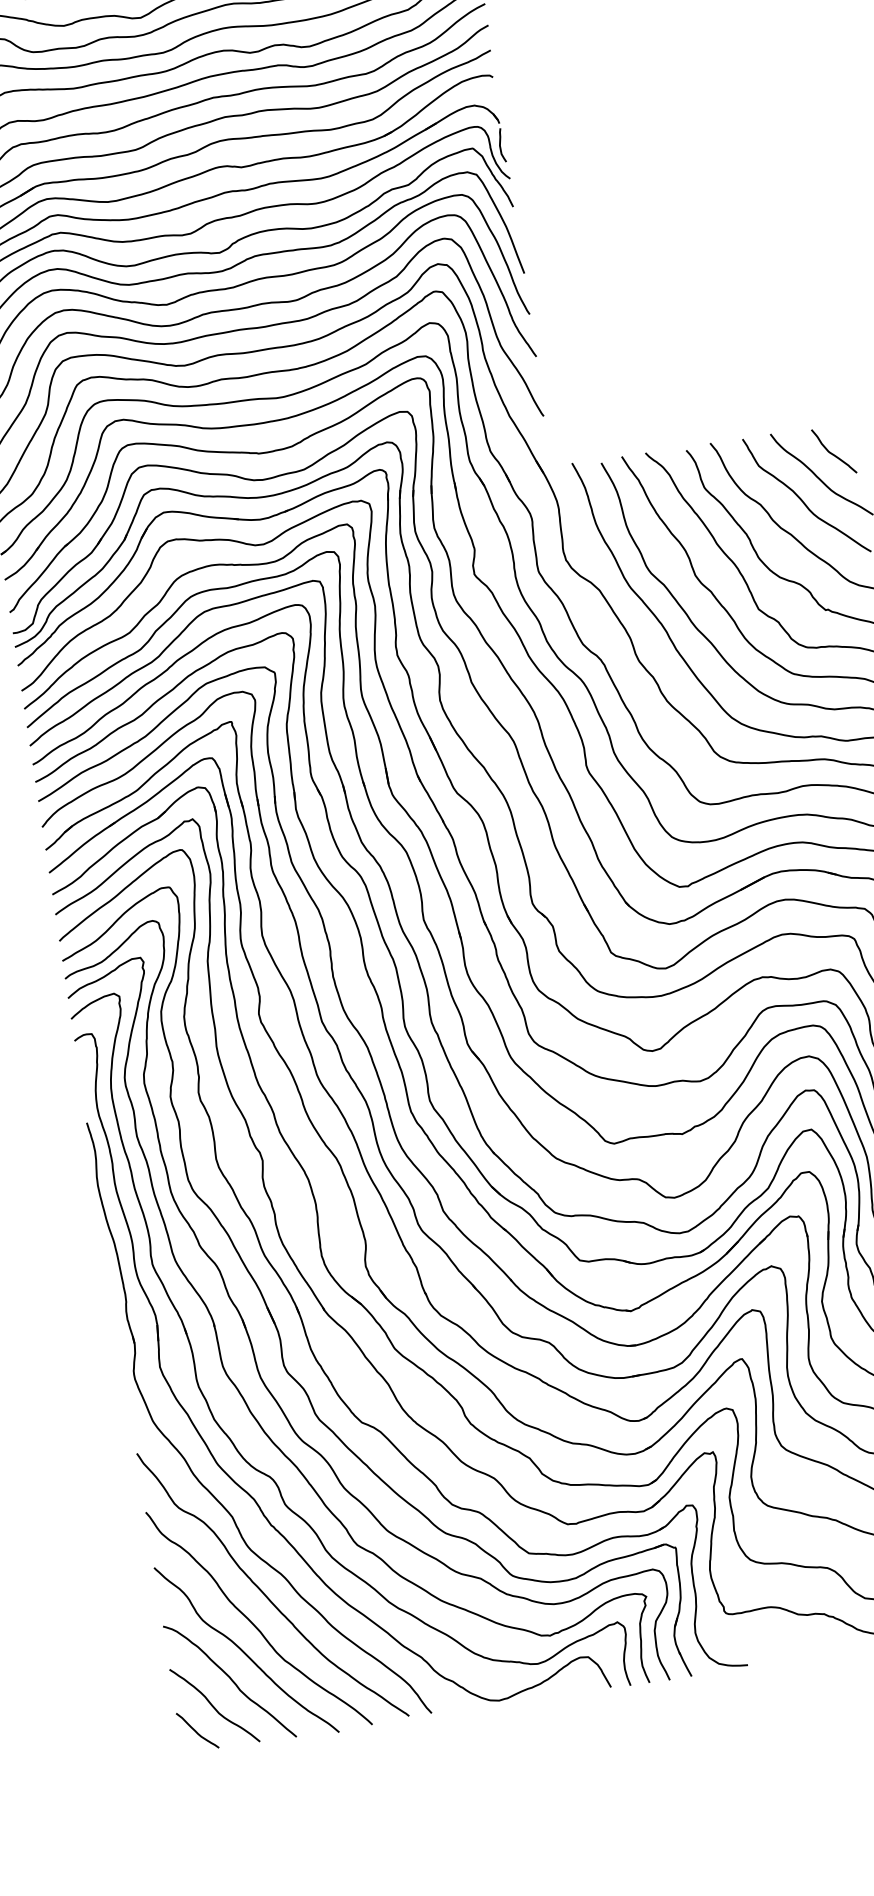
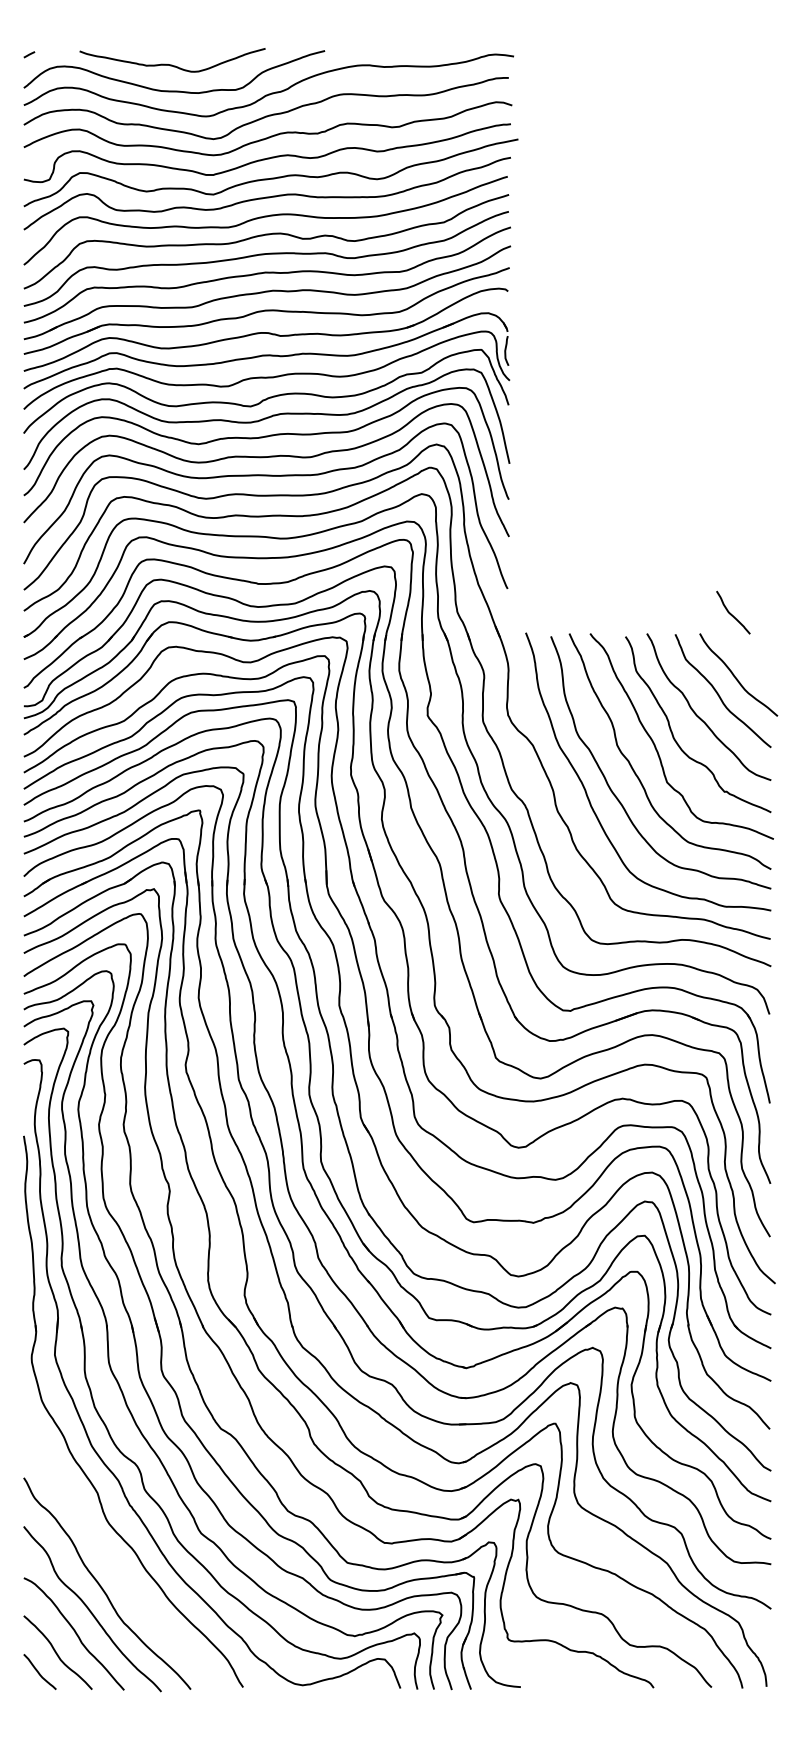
curve: (832, 452) -> (731, 613), moved
curve: (263, 1590) -> (114, 1560), removed

